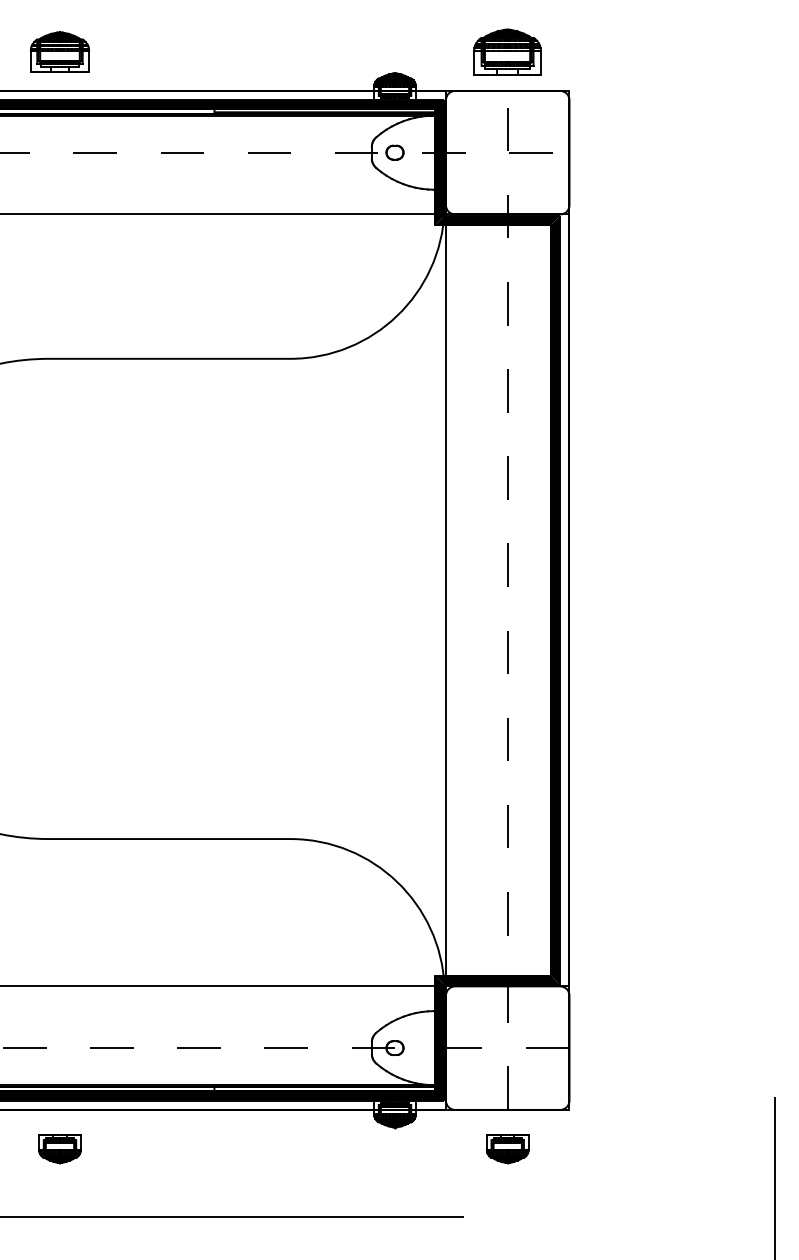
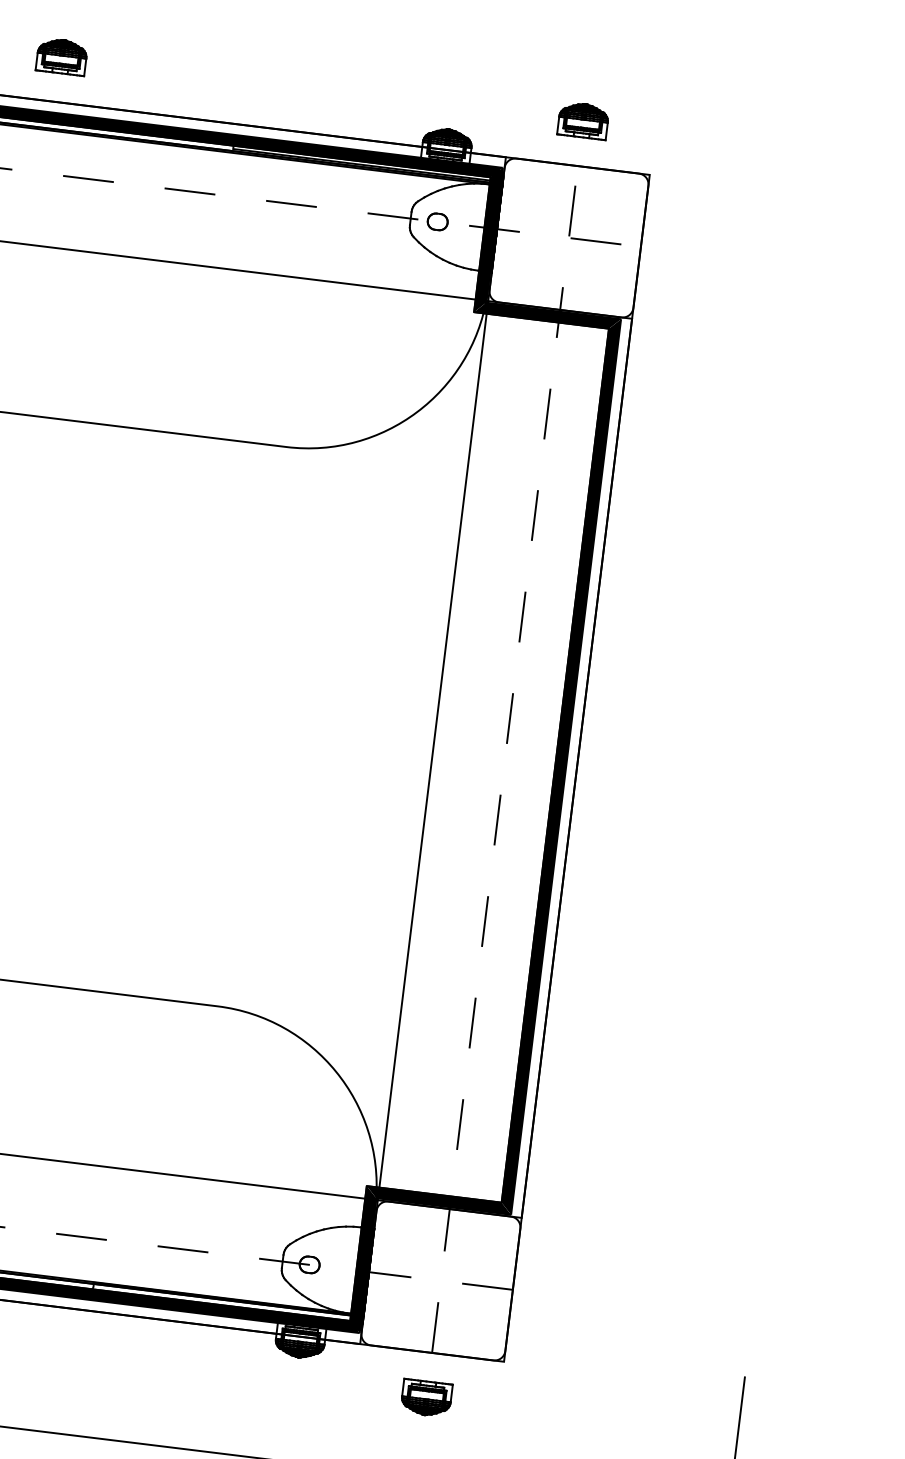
part: (59, 51) -> (61, 56), size x0.71
part: (507, 51) -> (583, 120), size x0.62

